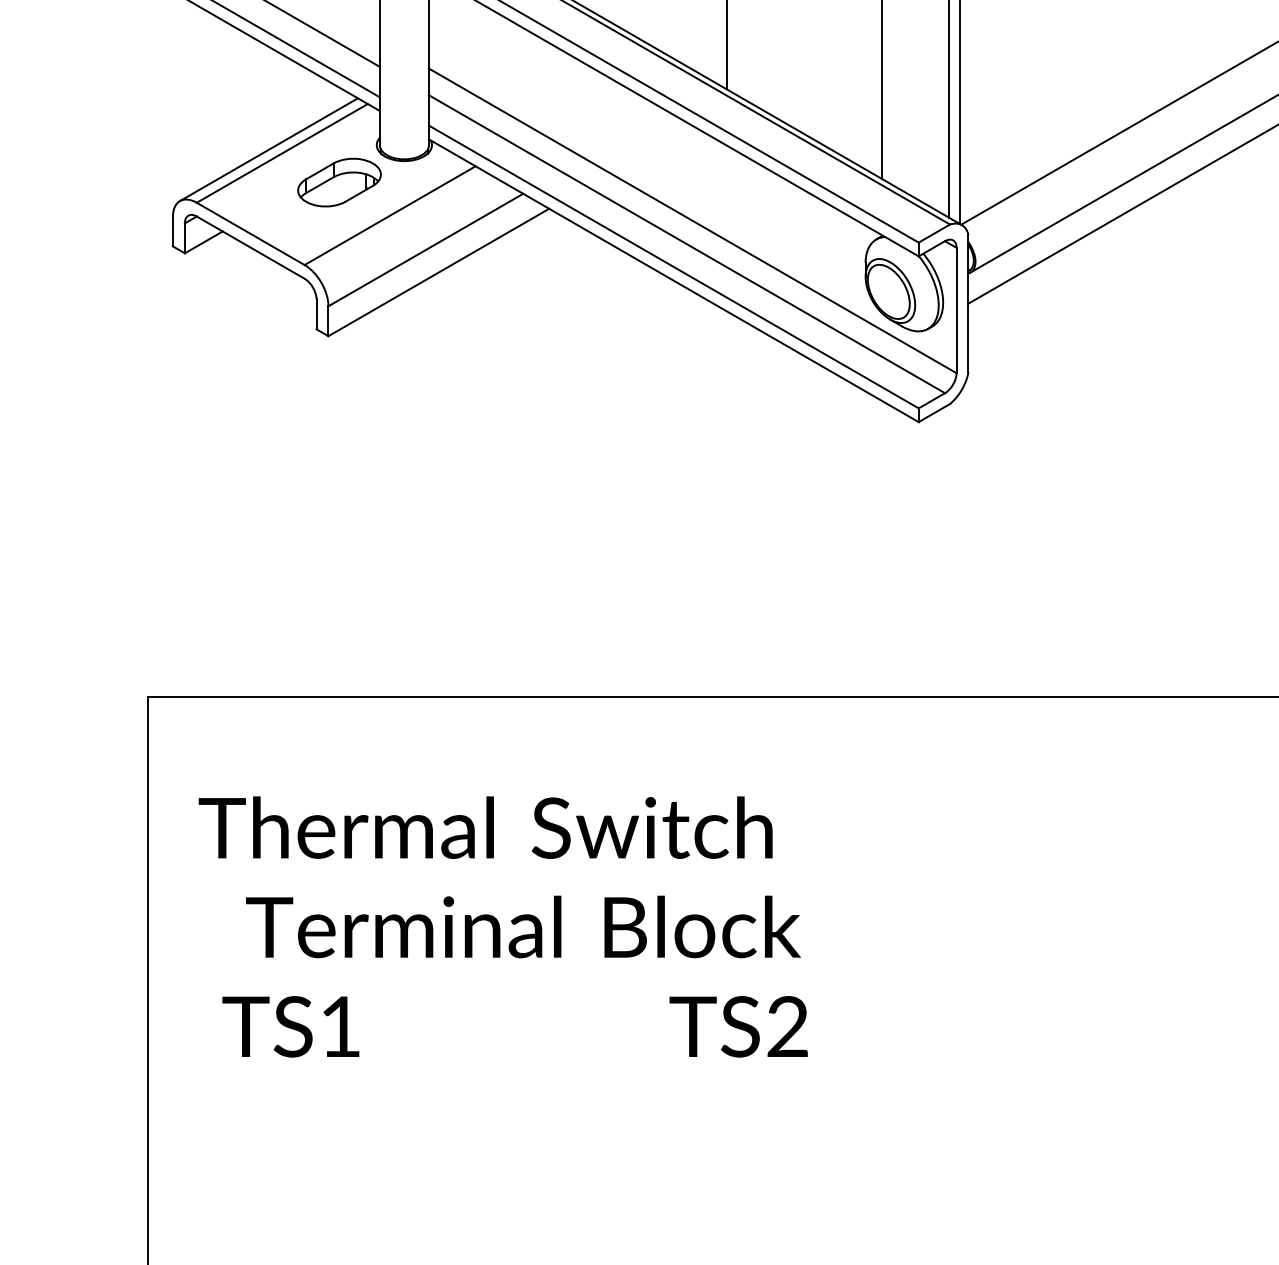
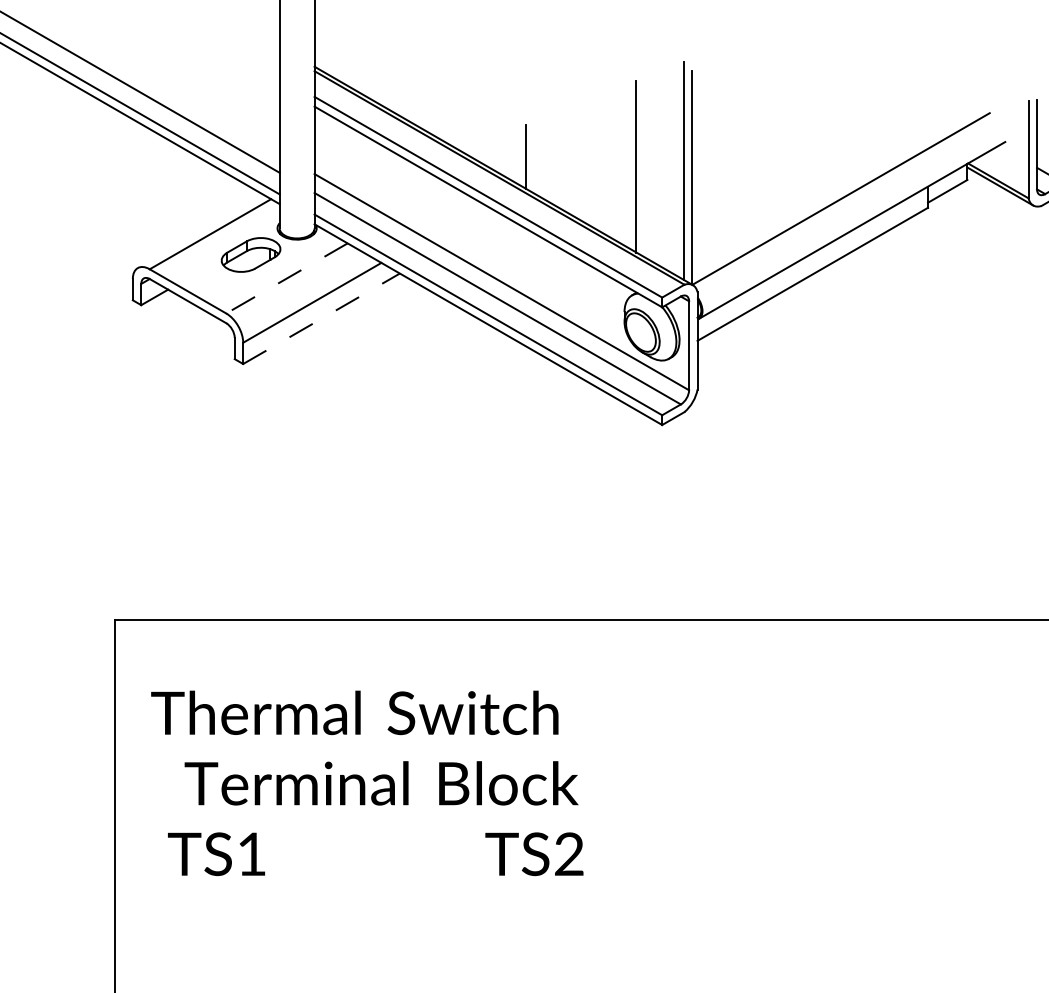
line: (268, 149) -> (200, 231), removed
line: (389, 215) -> (286, 278), solid -> dashed
line: (438, 272) -> (321, 318), solid -> dashed

